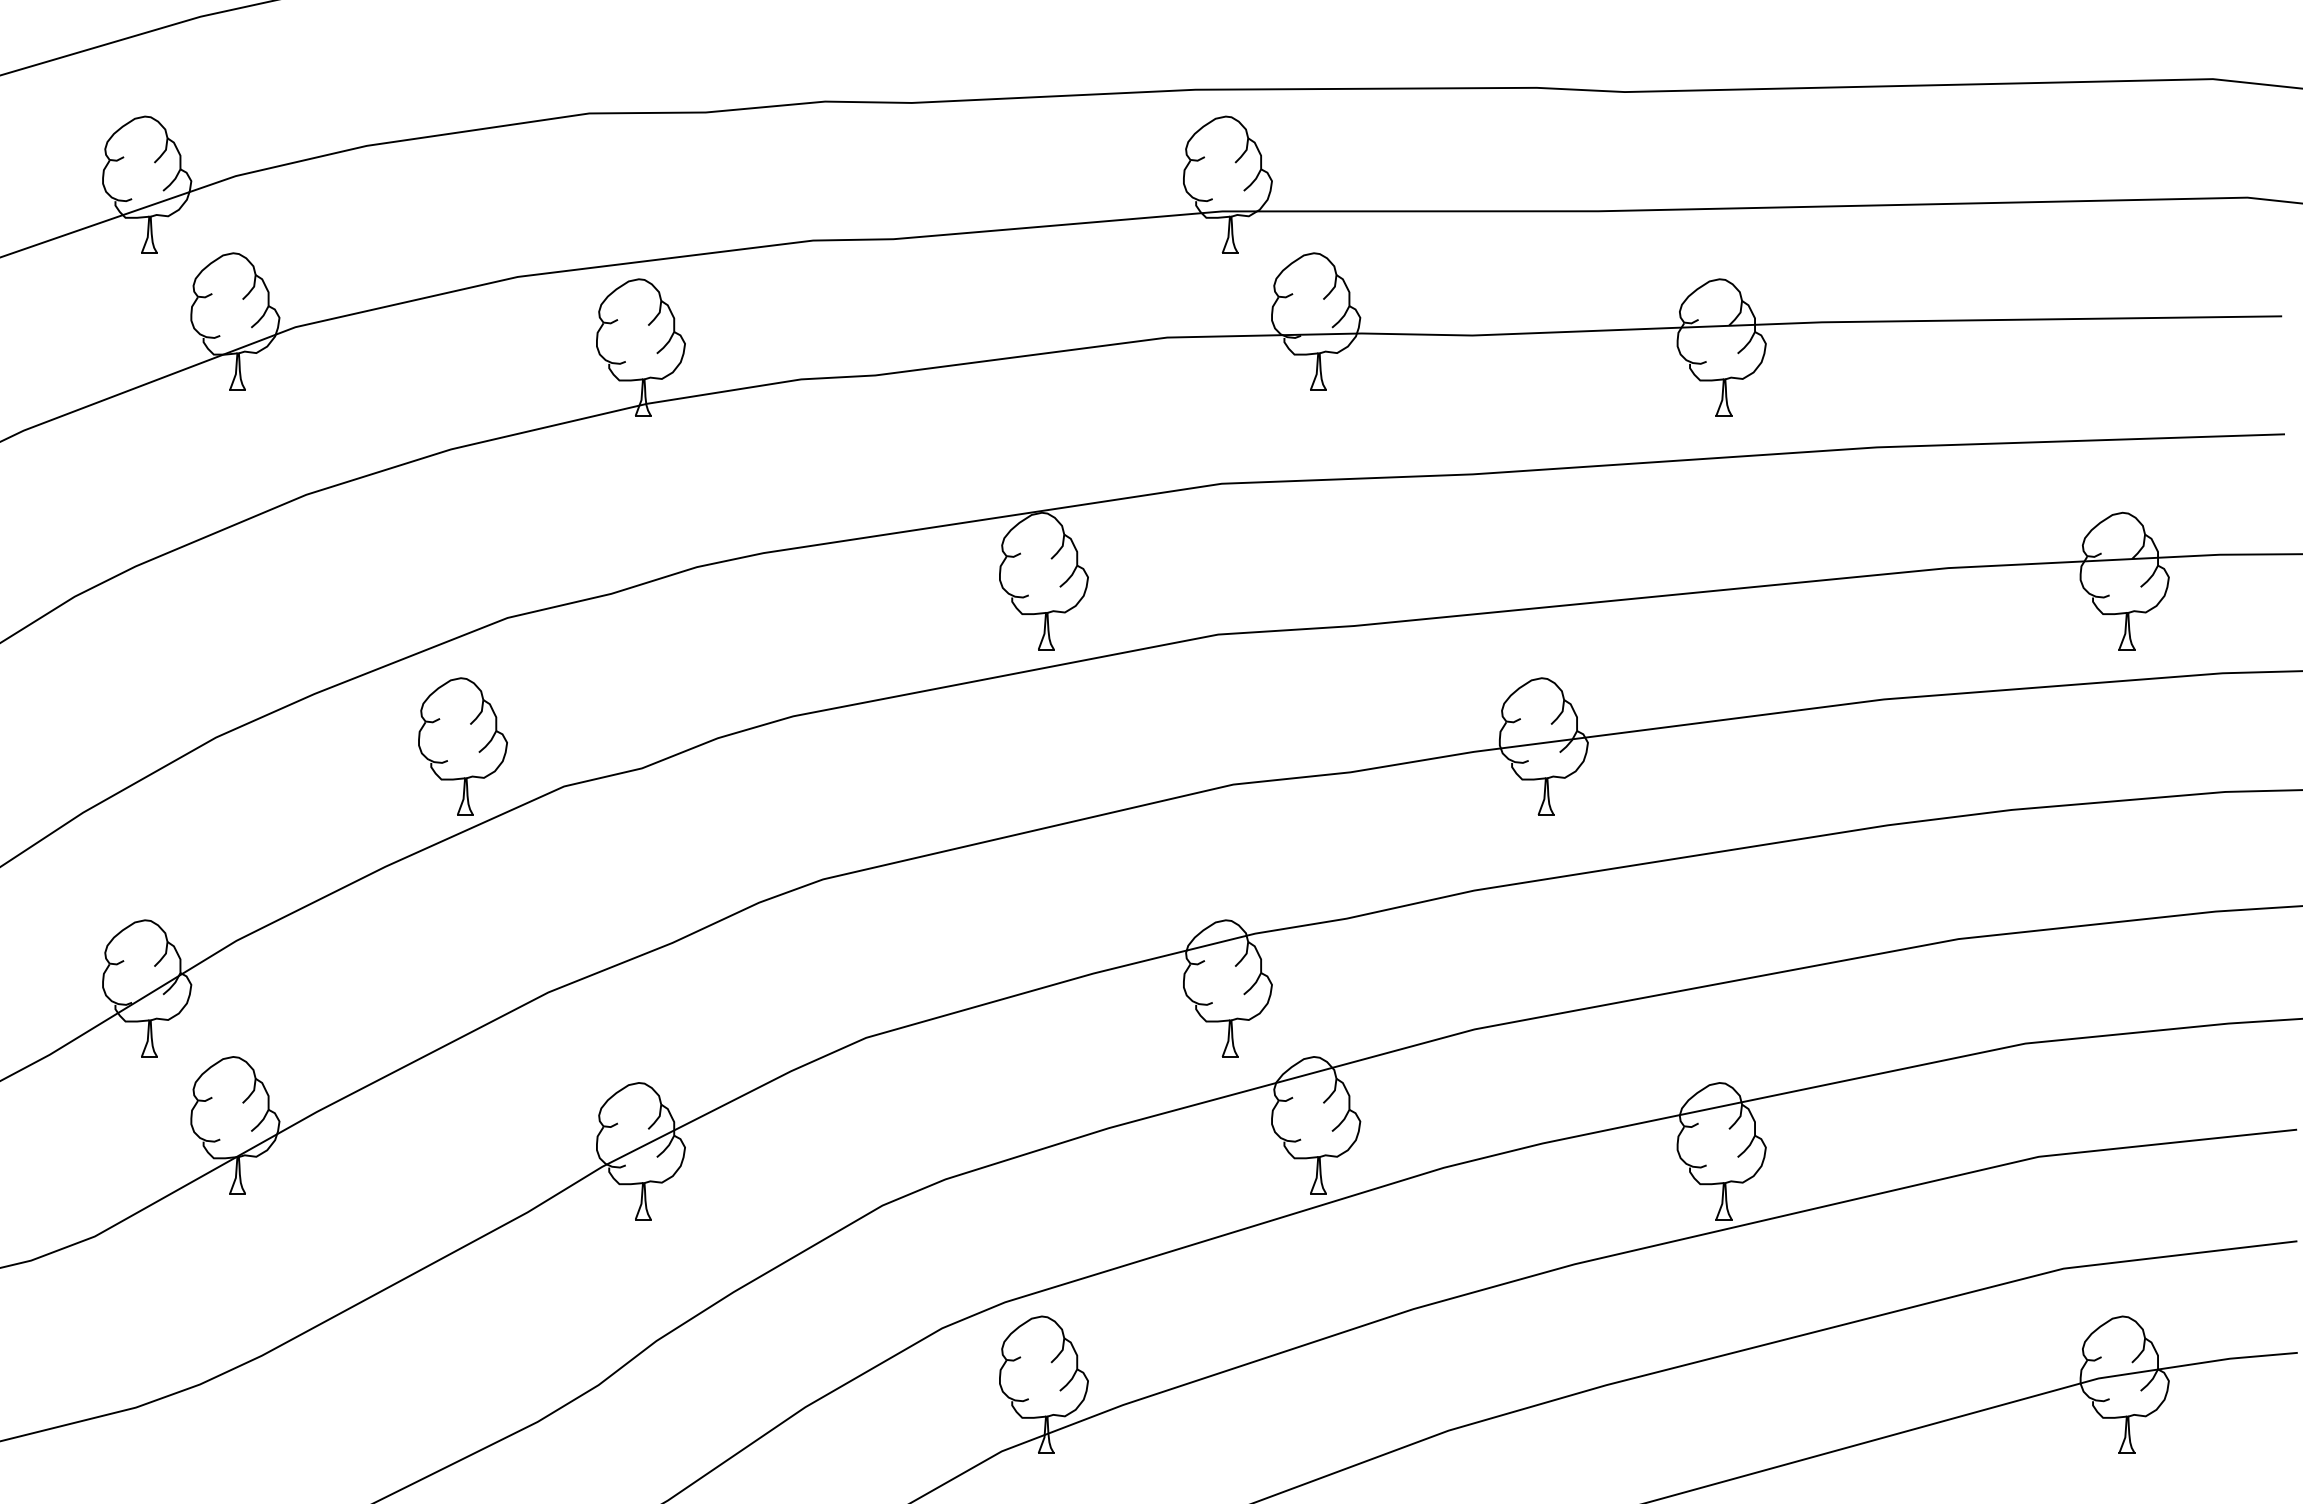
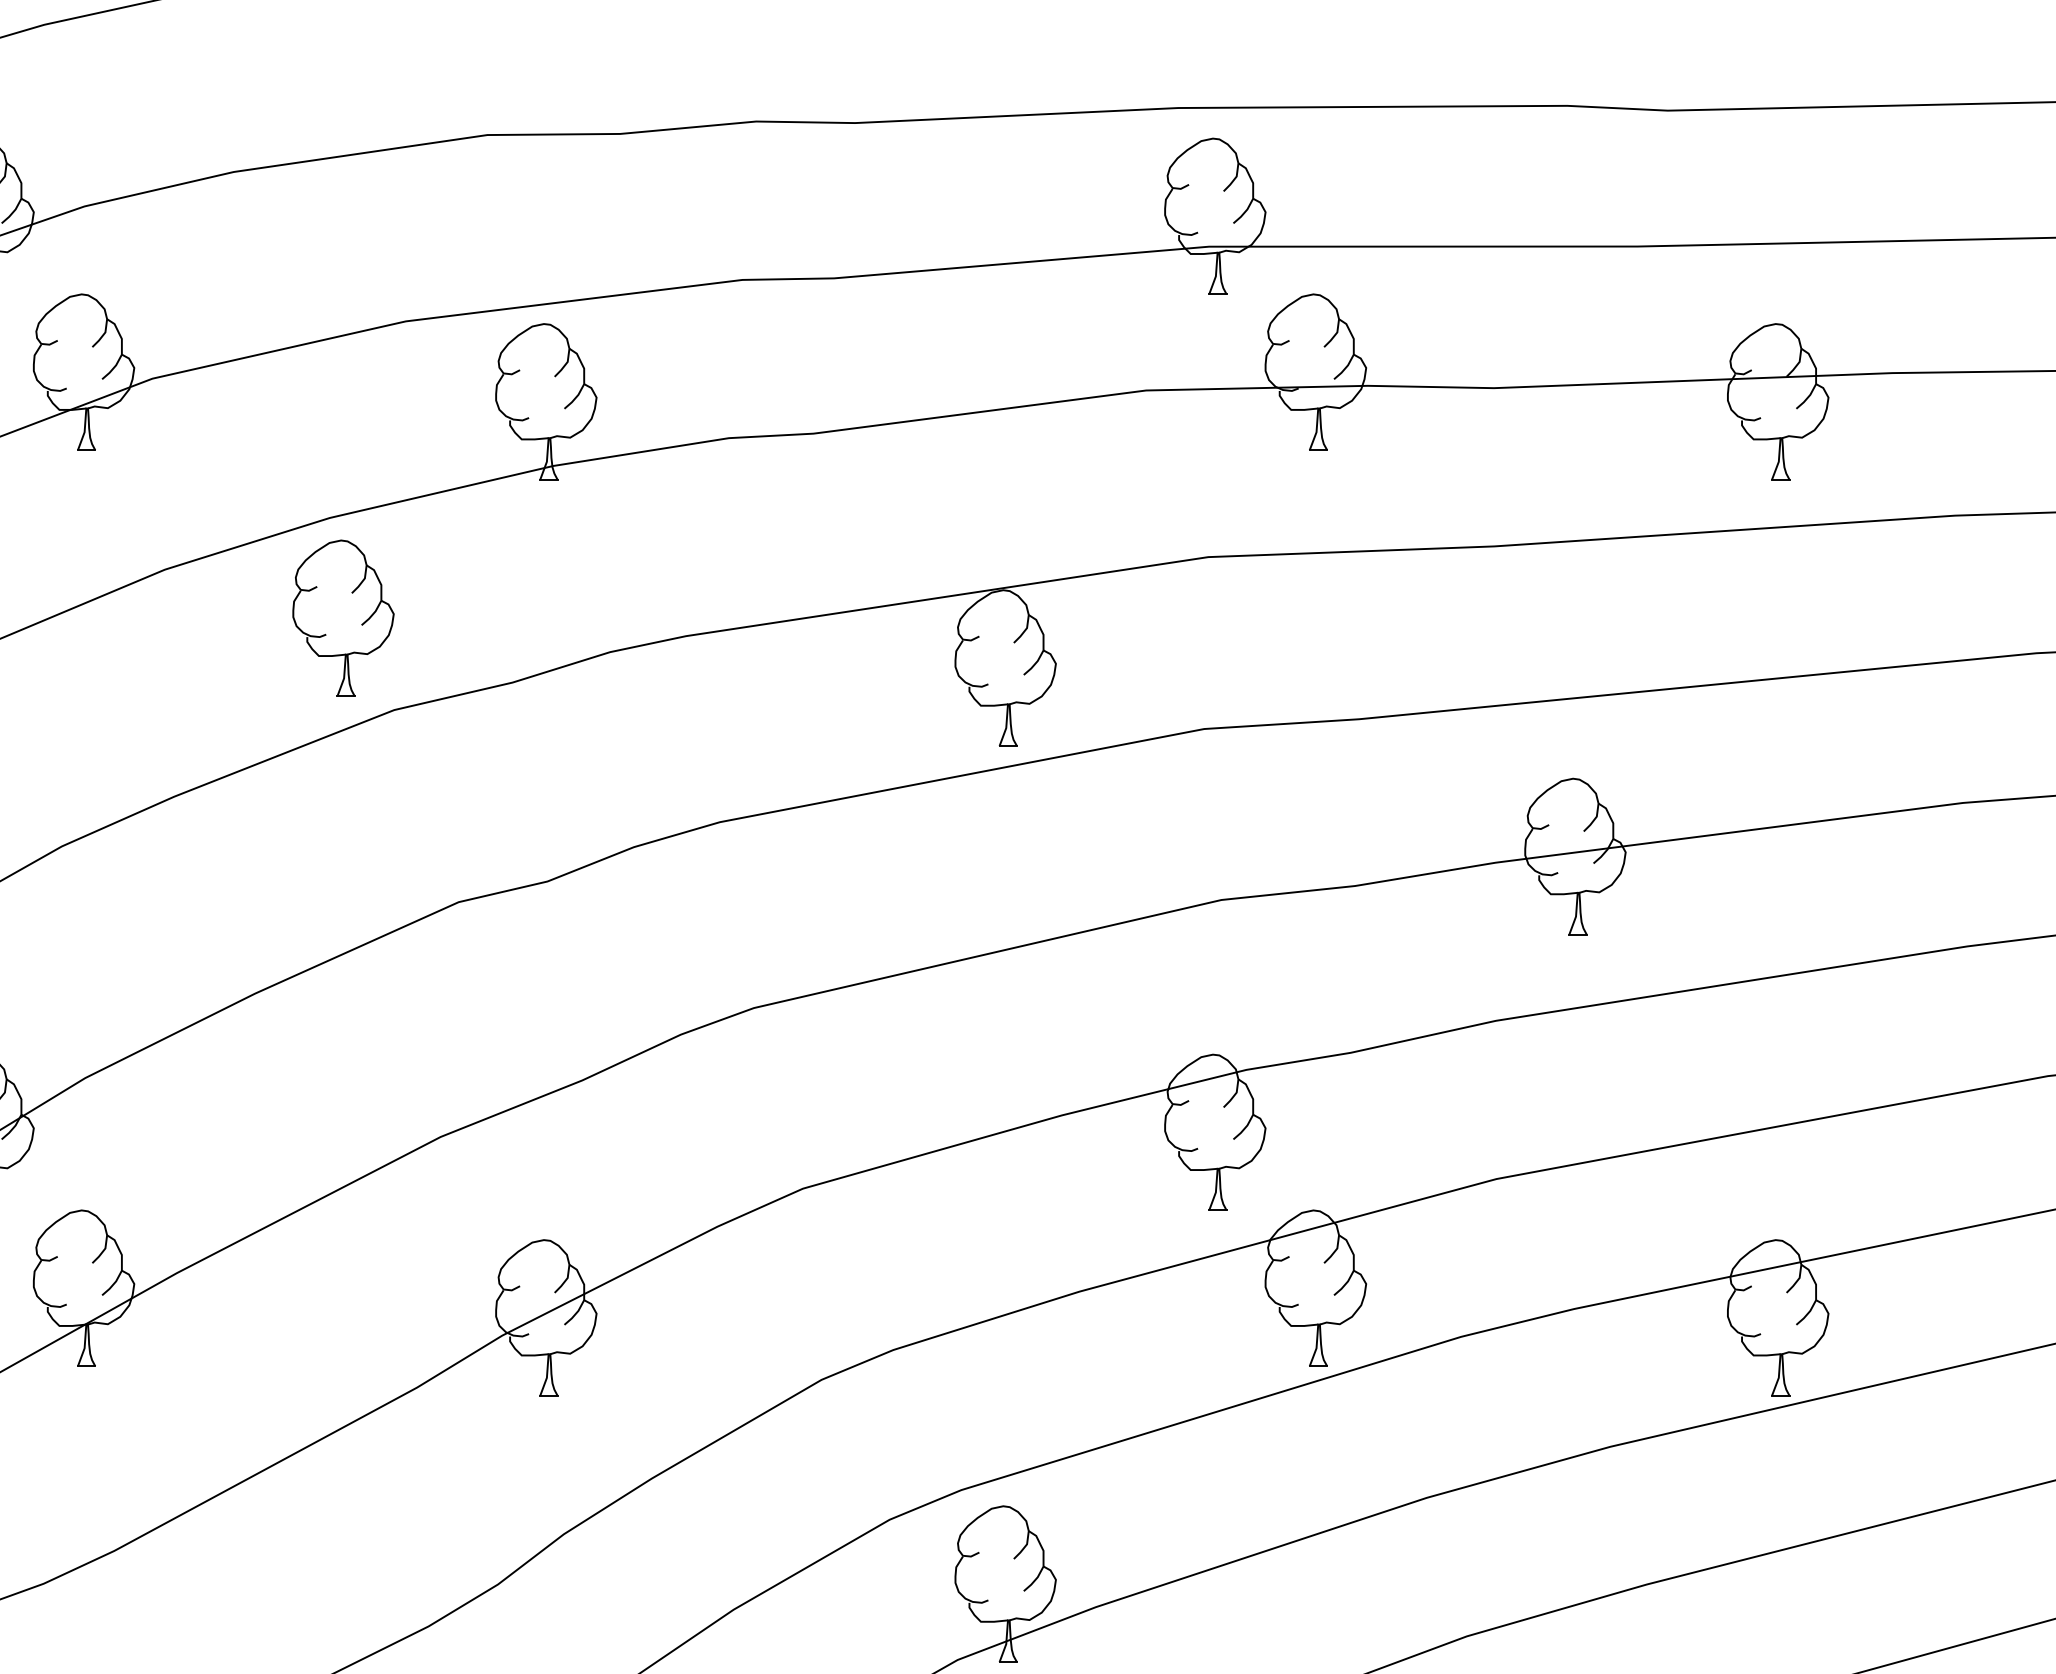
part: (462, 746) -> (342, 618), moved

